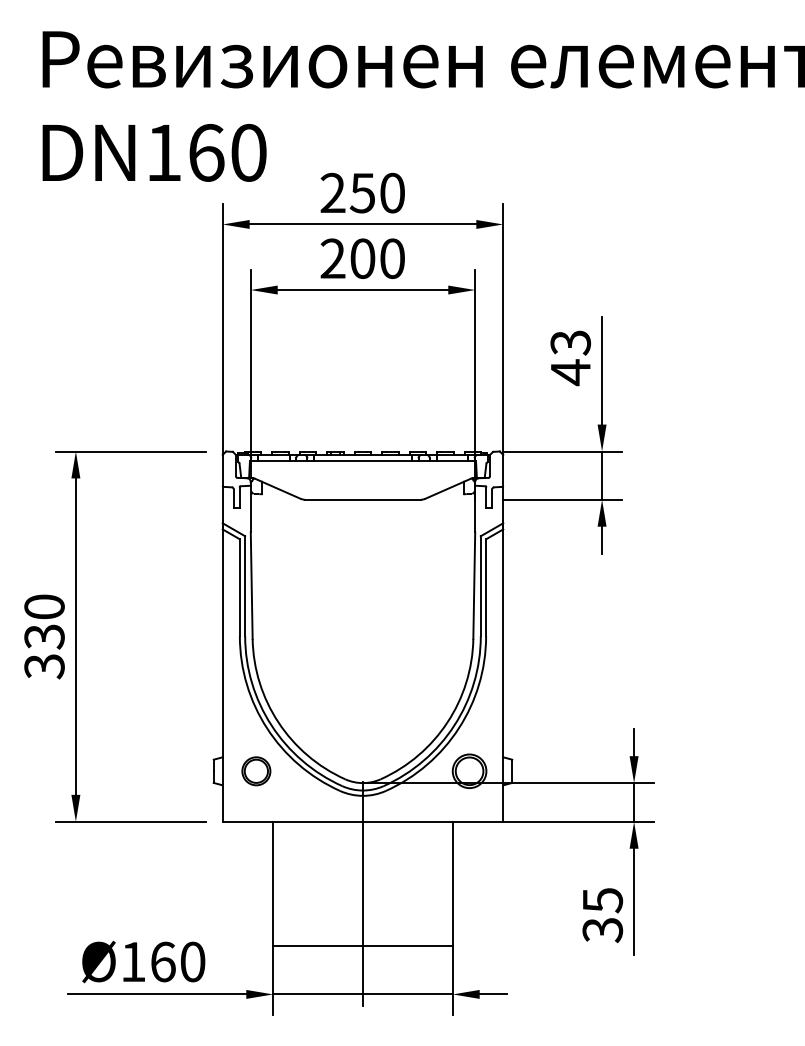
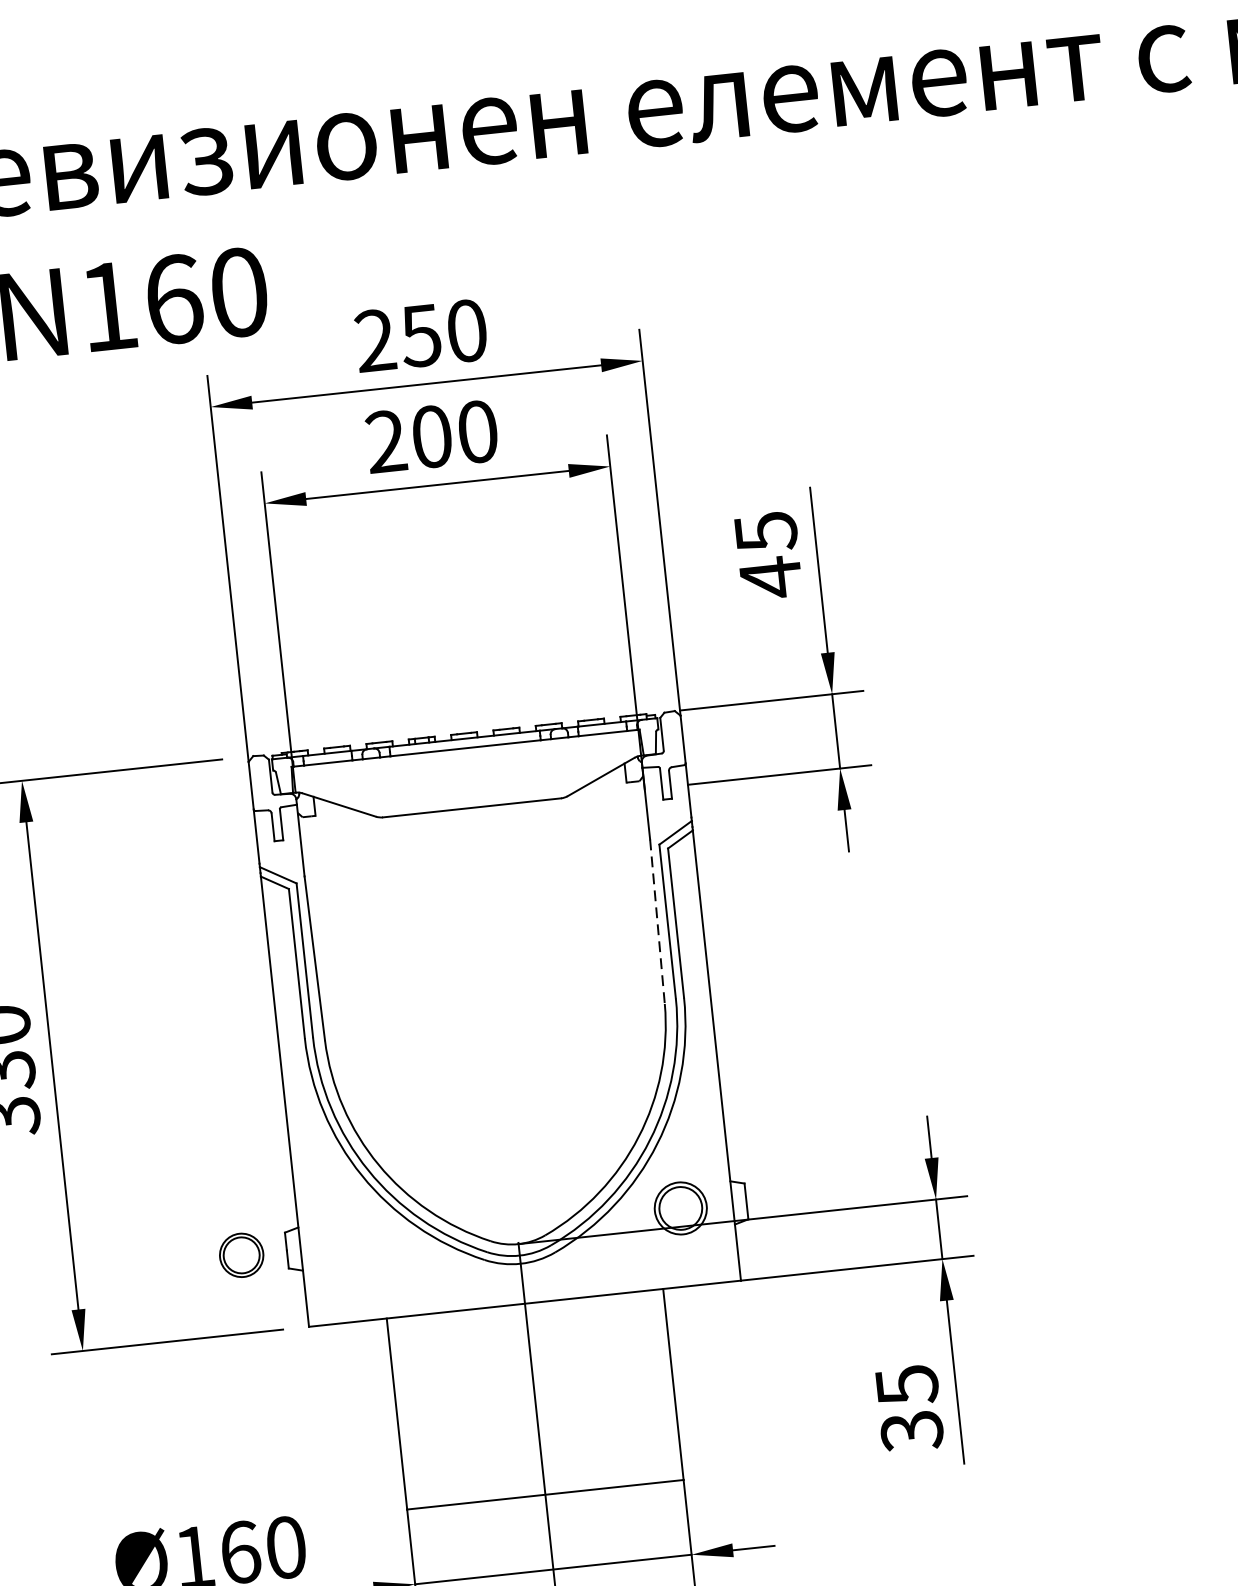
text: (570, 342) -> (765, 531), 43 -> 45
line: (474, 586) -> (657, 923), solid -> dashed
part: (256, 771) -> (241, 1255), moved

